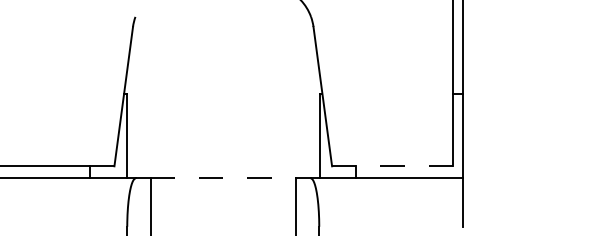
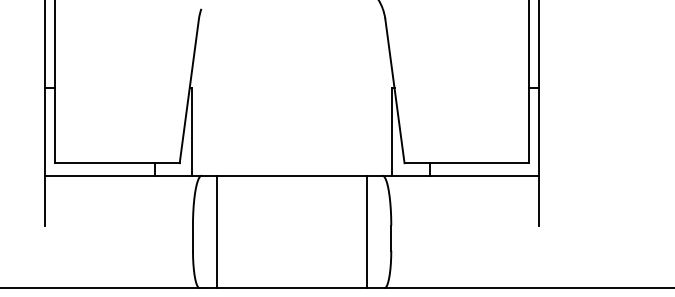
line: (393, 166) -> (467, 163), dashed -> solid
line: (223, 178) -> (292, 175), dashed -> solid

